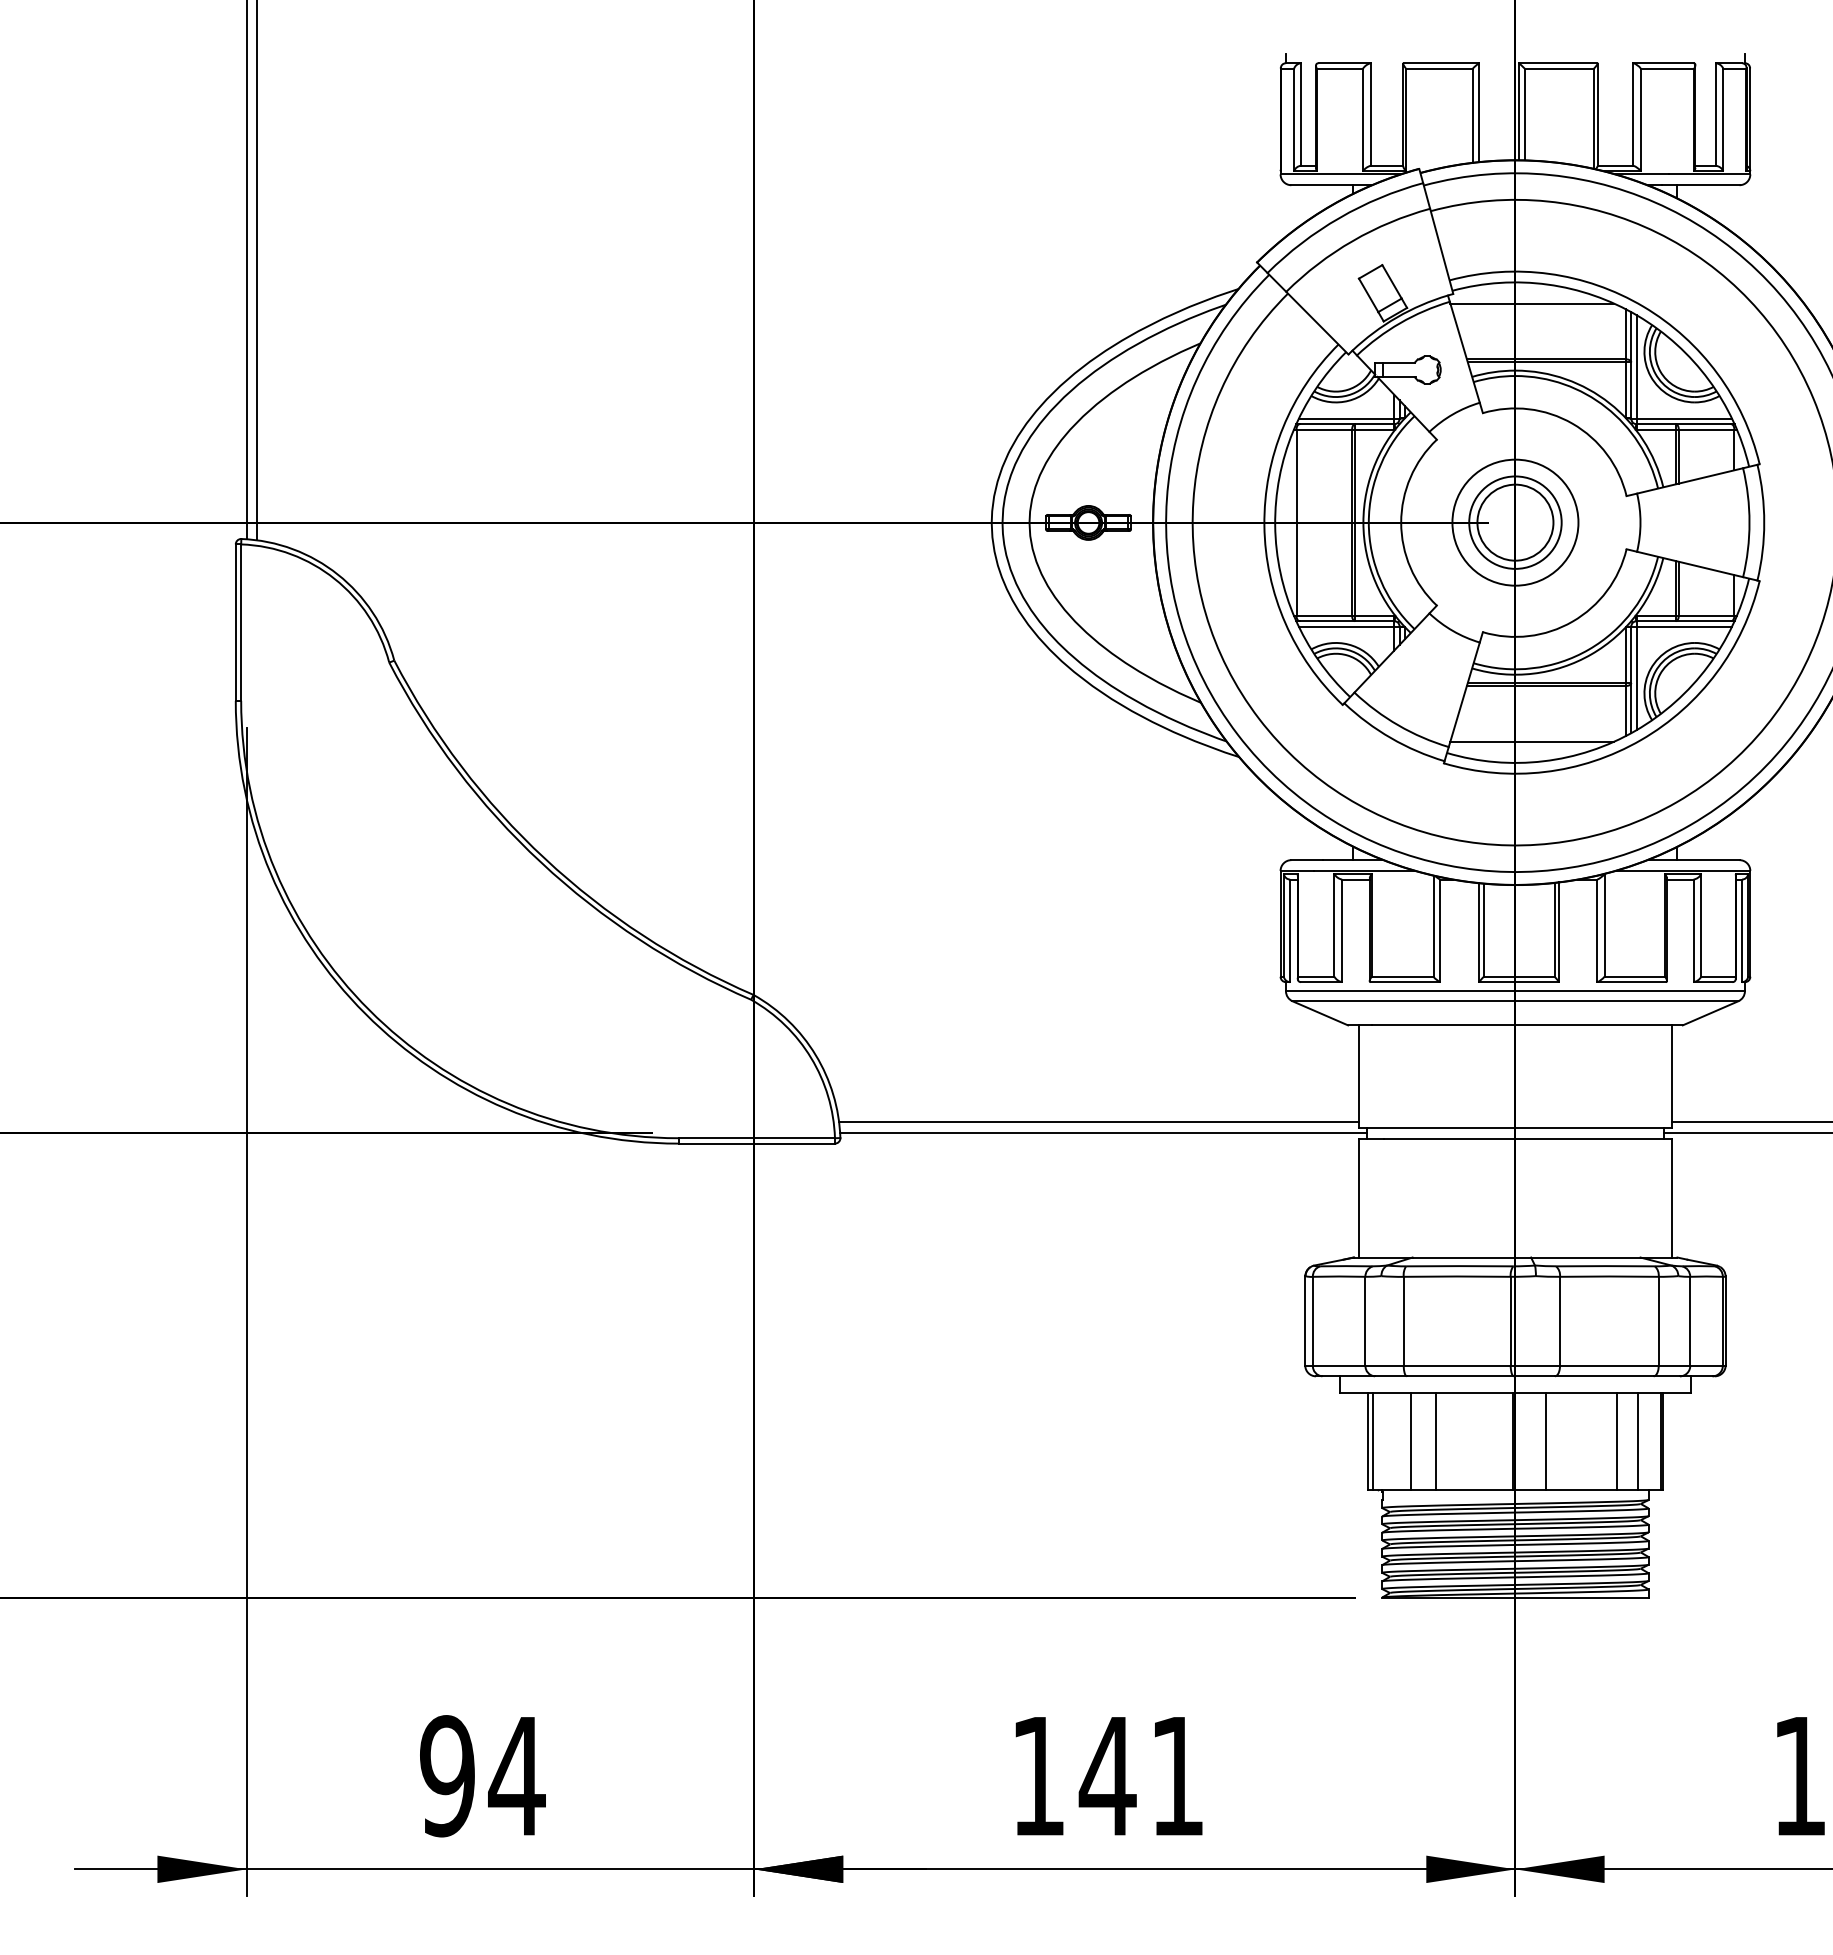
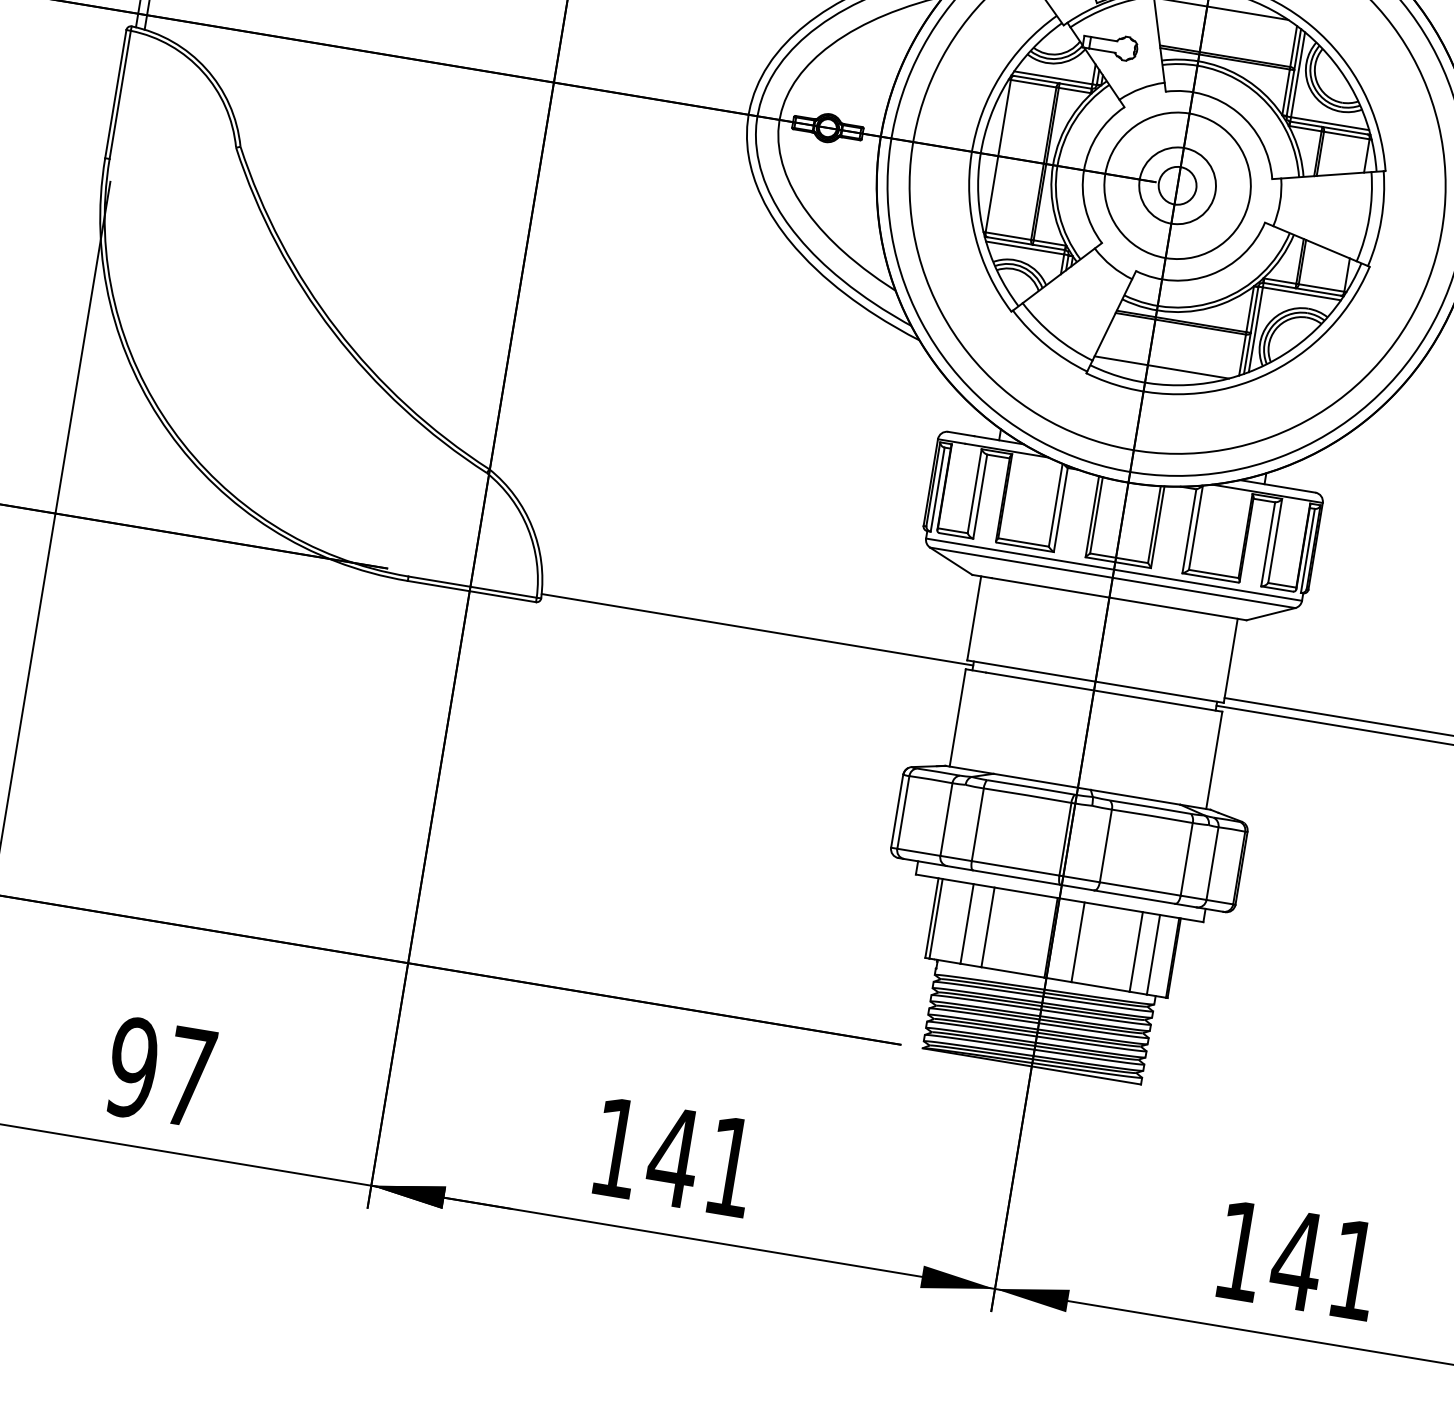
circle: (1515, 522) -> (1177, 185), size x0.6
circle: (1515, 522) -> (1177, 185), size x1.4
line: (1098, 1122) -> (754, 620), removed
text: (516, 1776) -> (189, 1077), 94 -> 97

